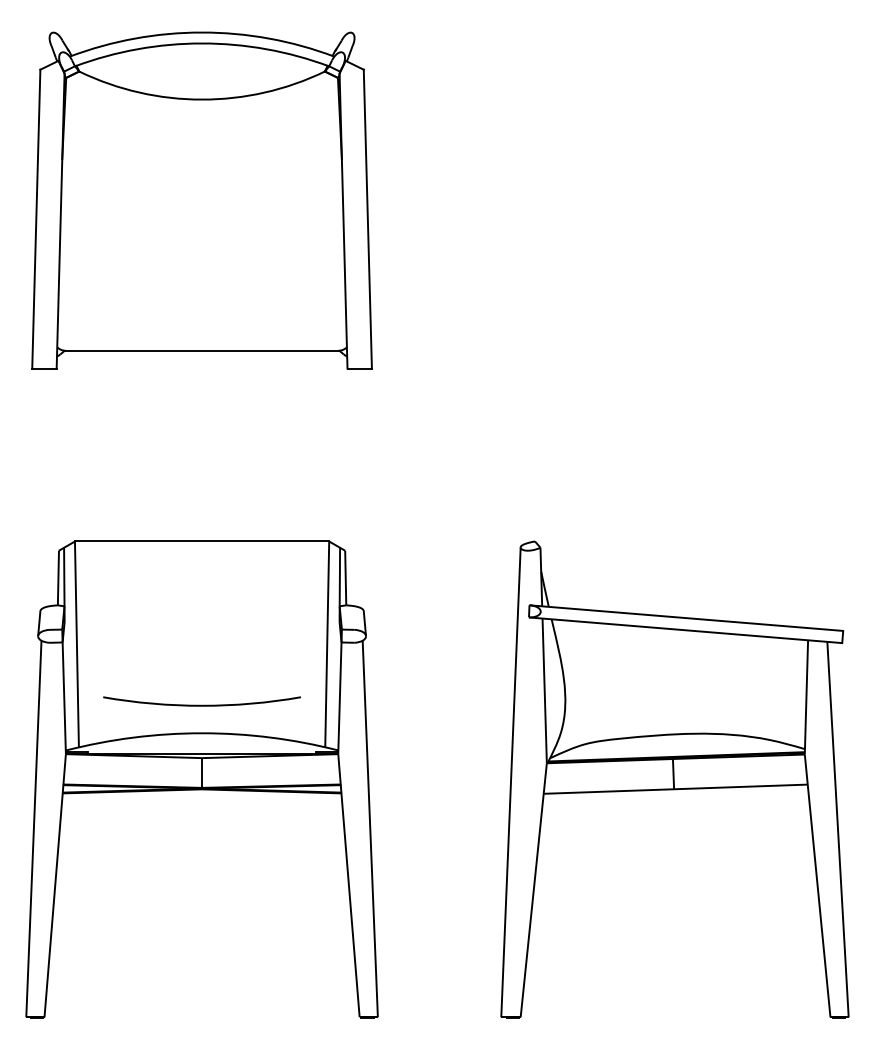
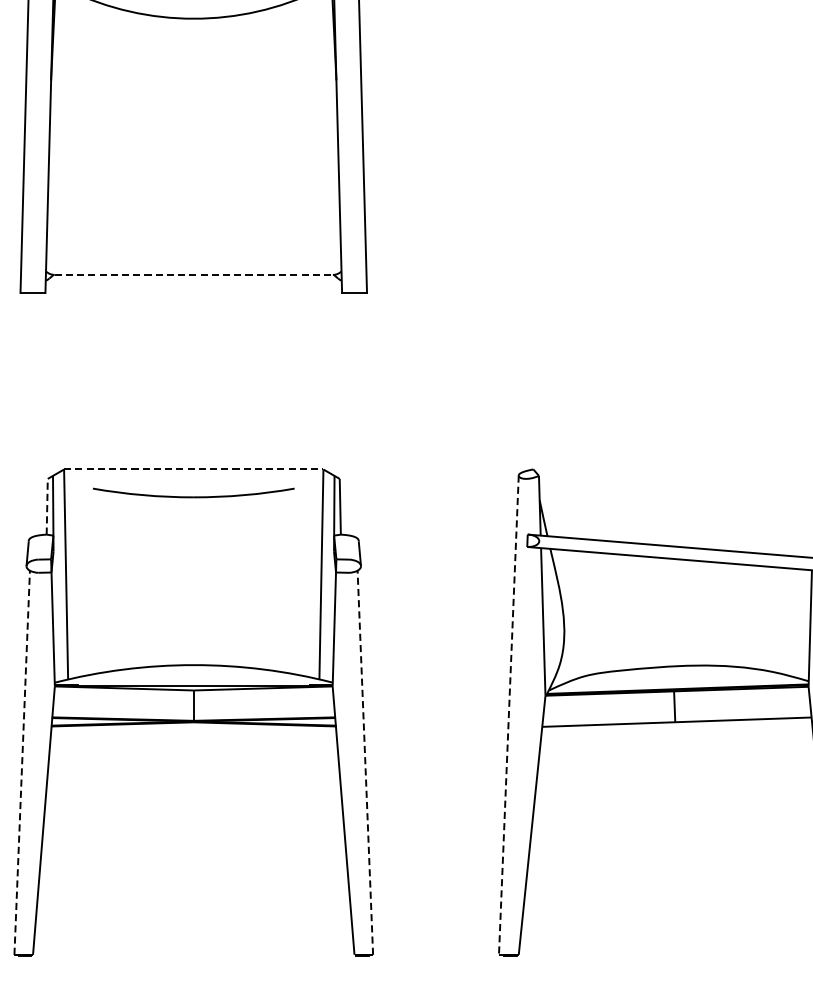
line: (202, 350) -> (194, 274), solid -> dashed
line: (202, 541) -> (194, 469), solid -> dashed
line: (58, 577) -> (47, 506), solid -> dashed
part: (201, 701) -> (193, 492), moved
line: (510, 782) -> (508, 715), solid -> dashed
line: (33, 828) -> (21, 762), solid -> dashed
line: (370, 828) -> (365, 762), solid -> dashed

